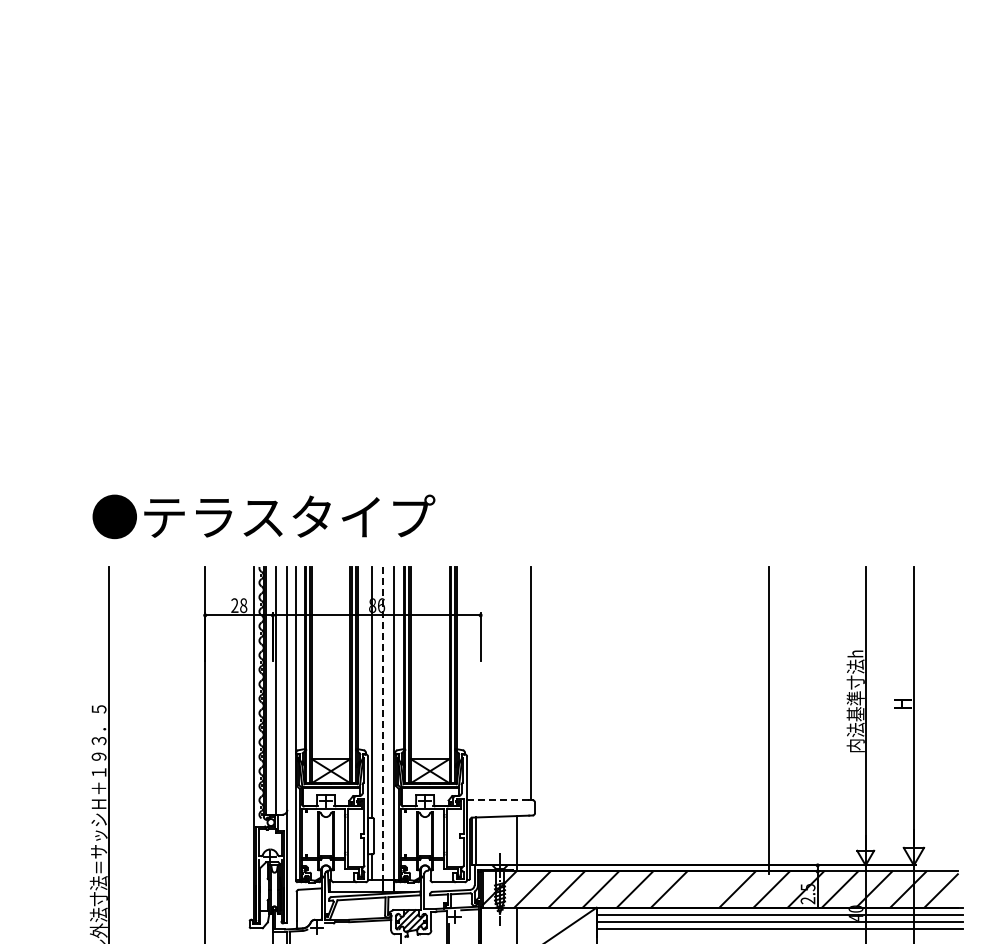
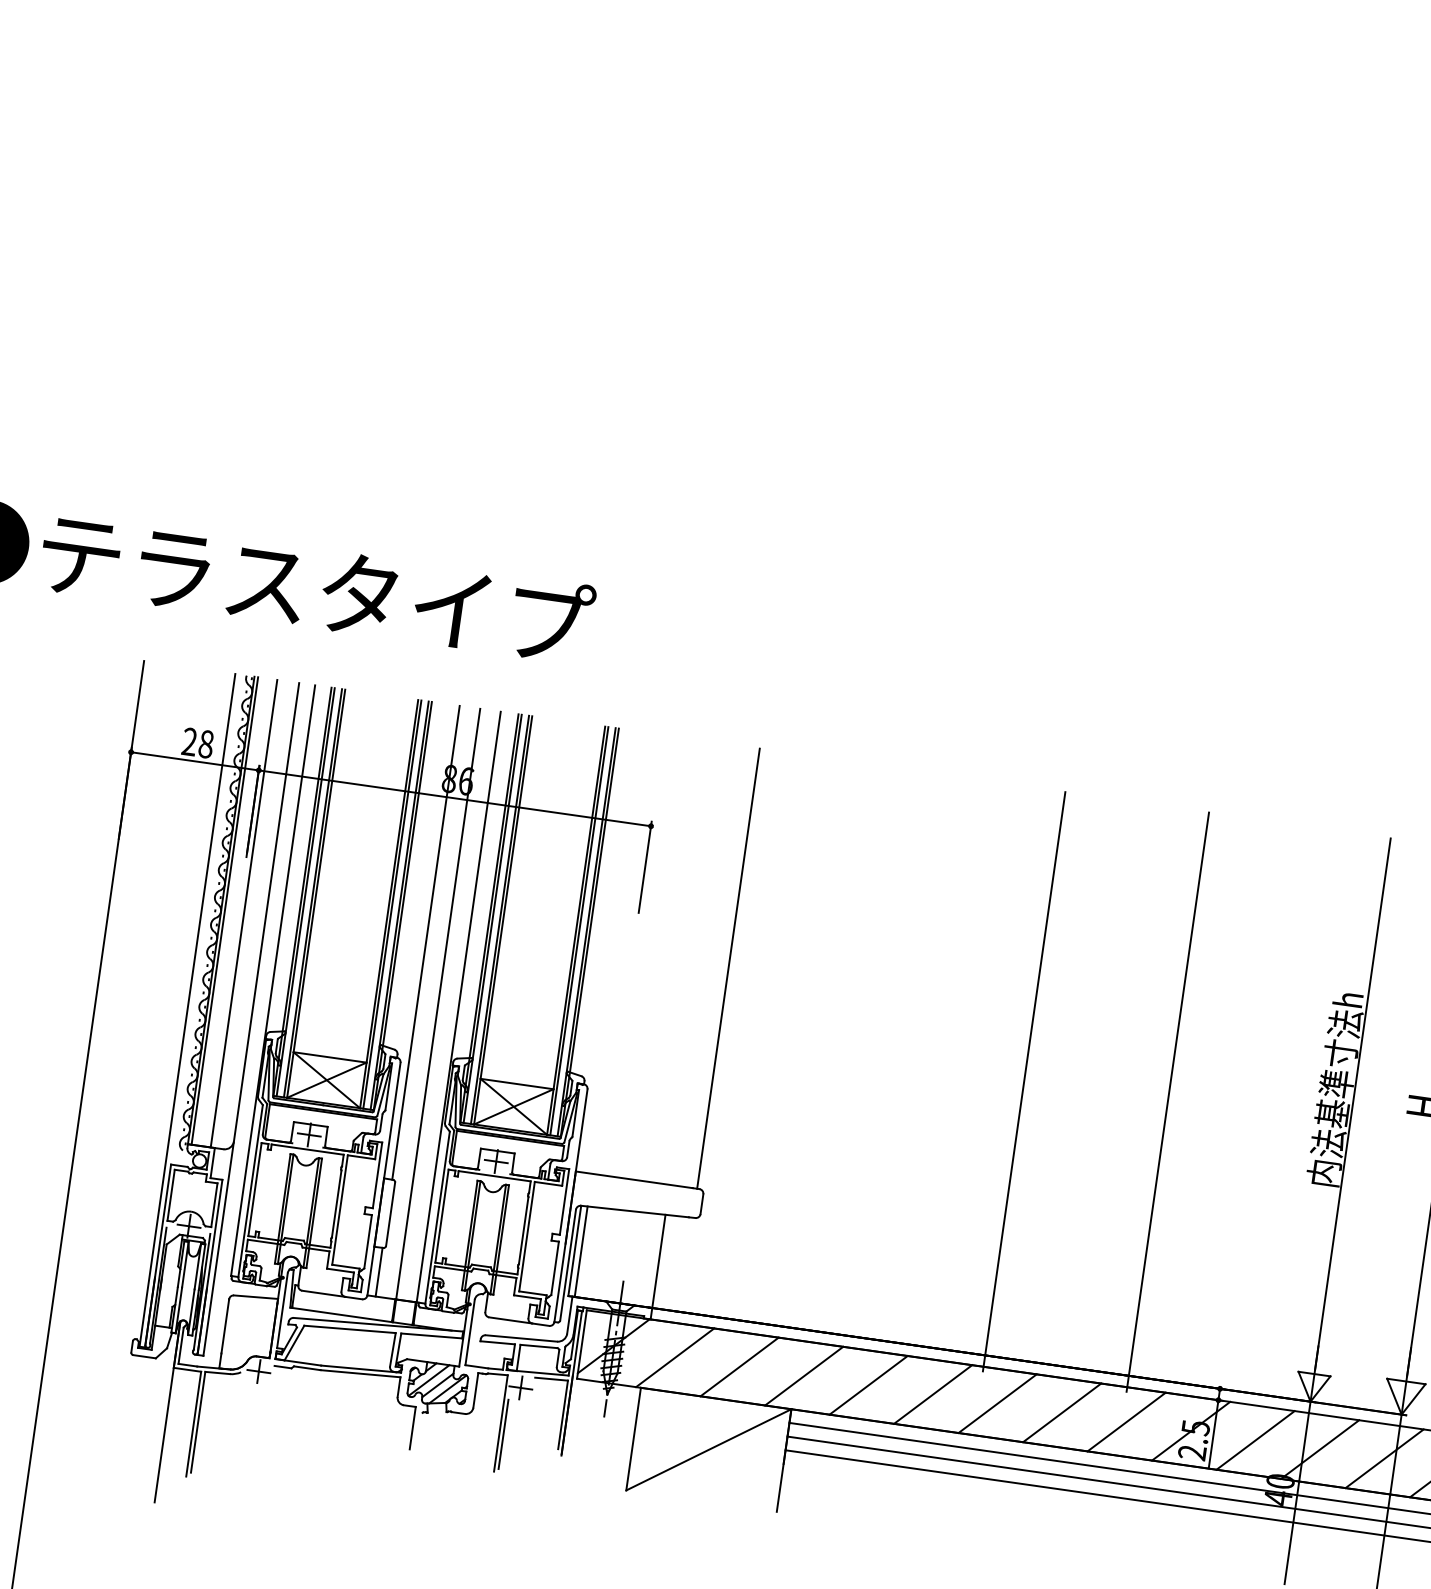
line: (693, 720) -> (1024, 1081), added
line: (383, 723) -> (438, 1004), dashed -> solid
line: (498, 800) -> (634, 1180), dashed -> solid
line: (703, 889) -> (997, 1403), added

